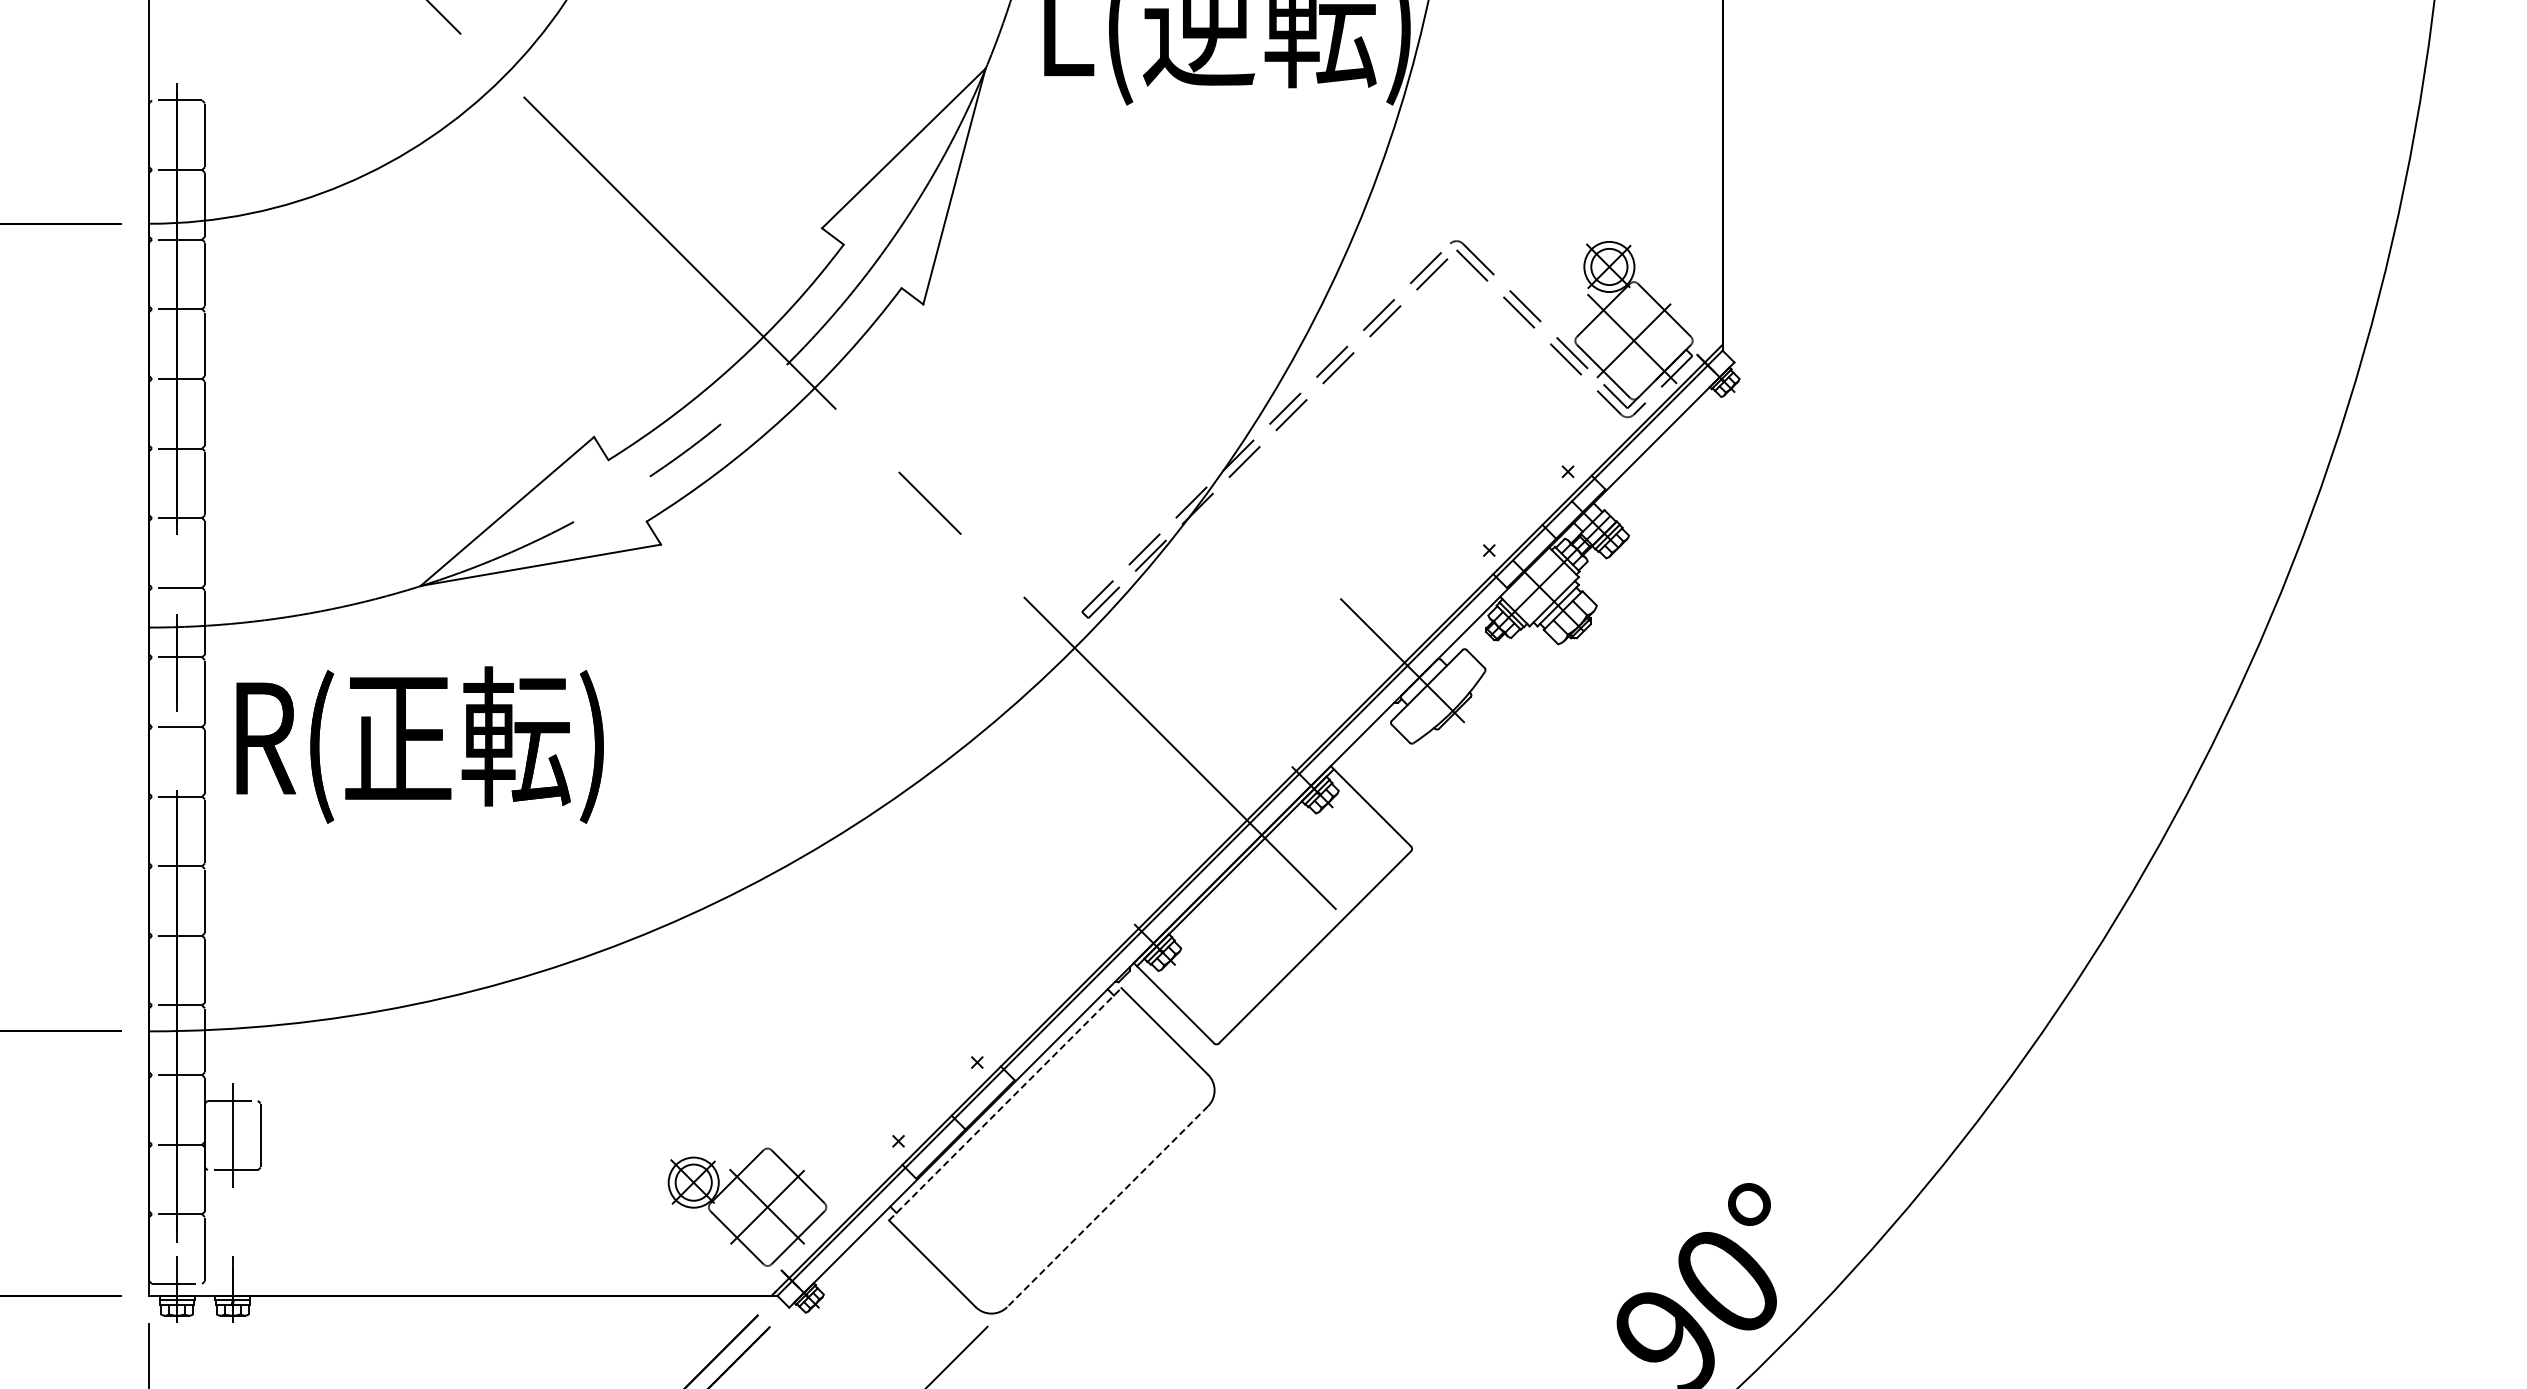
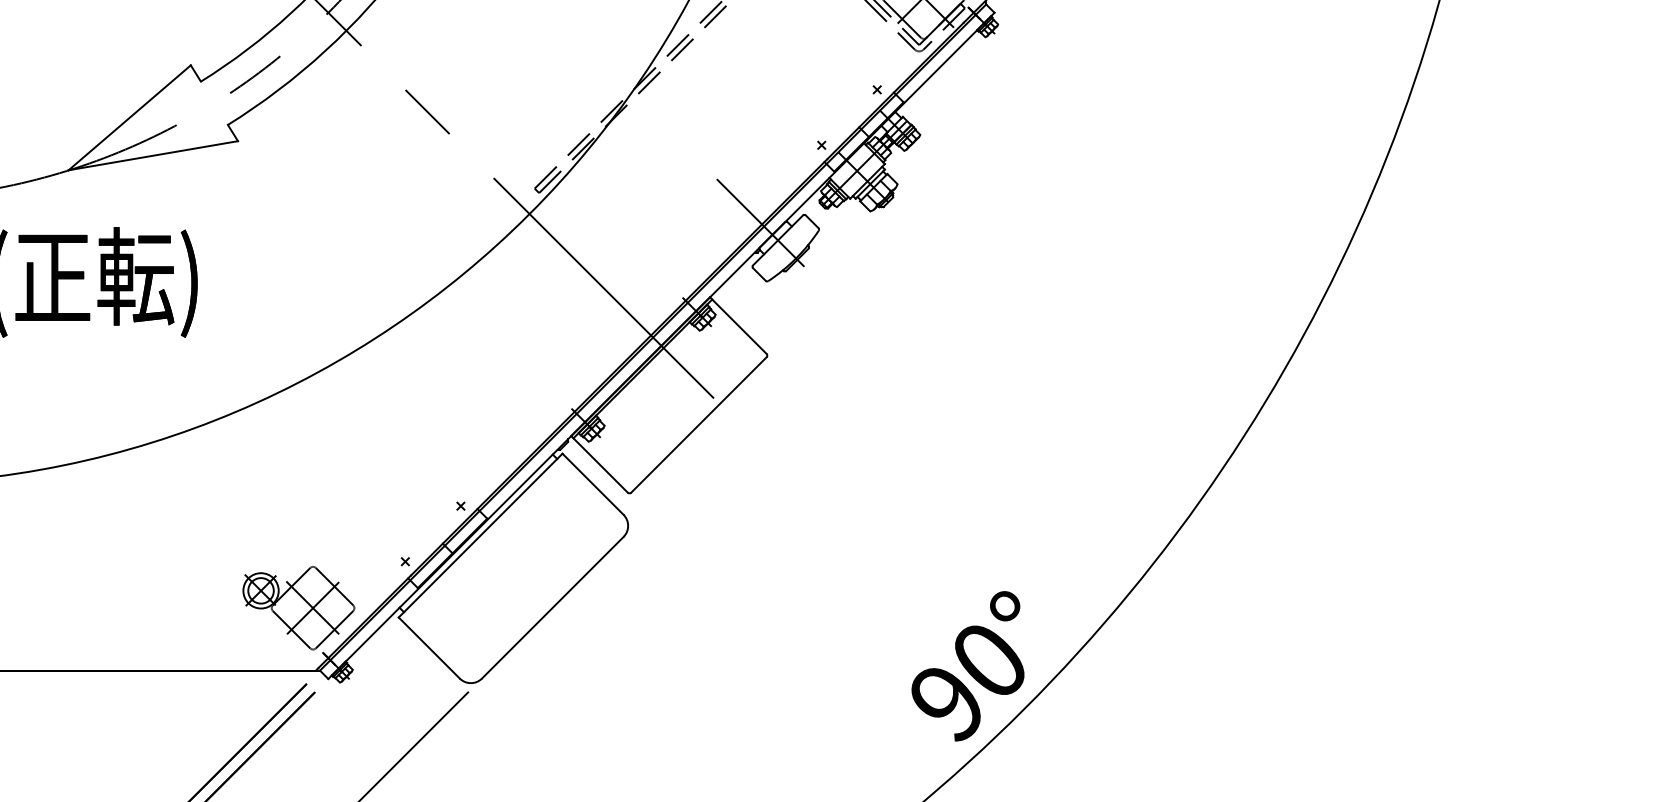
line: (1005, 1103) -> (480, 535), dashed -> solid
line: (1107, 1207) -> (552, 608), dashed -> solid

